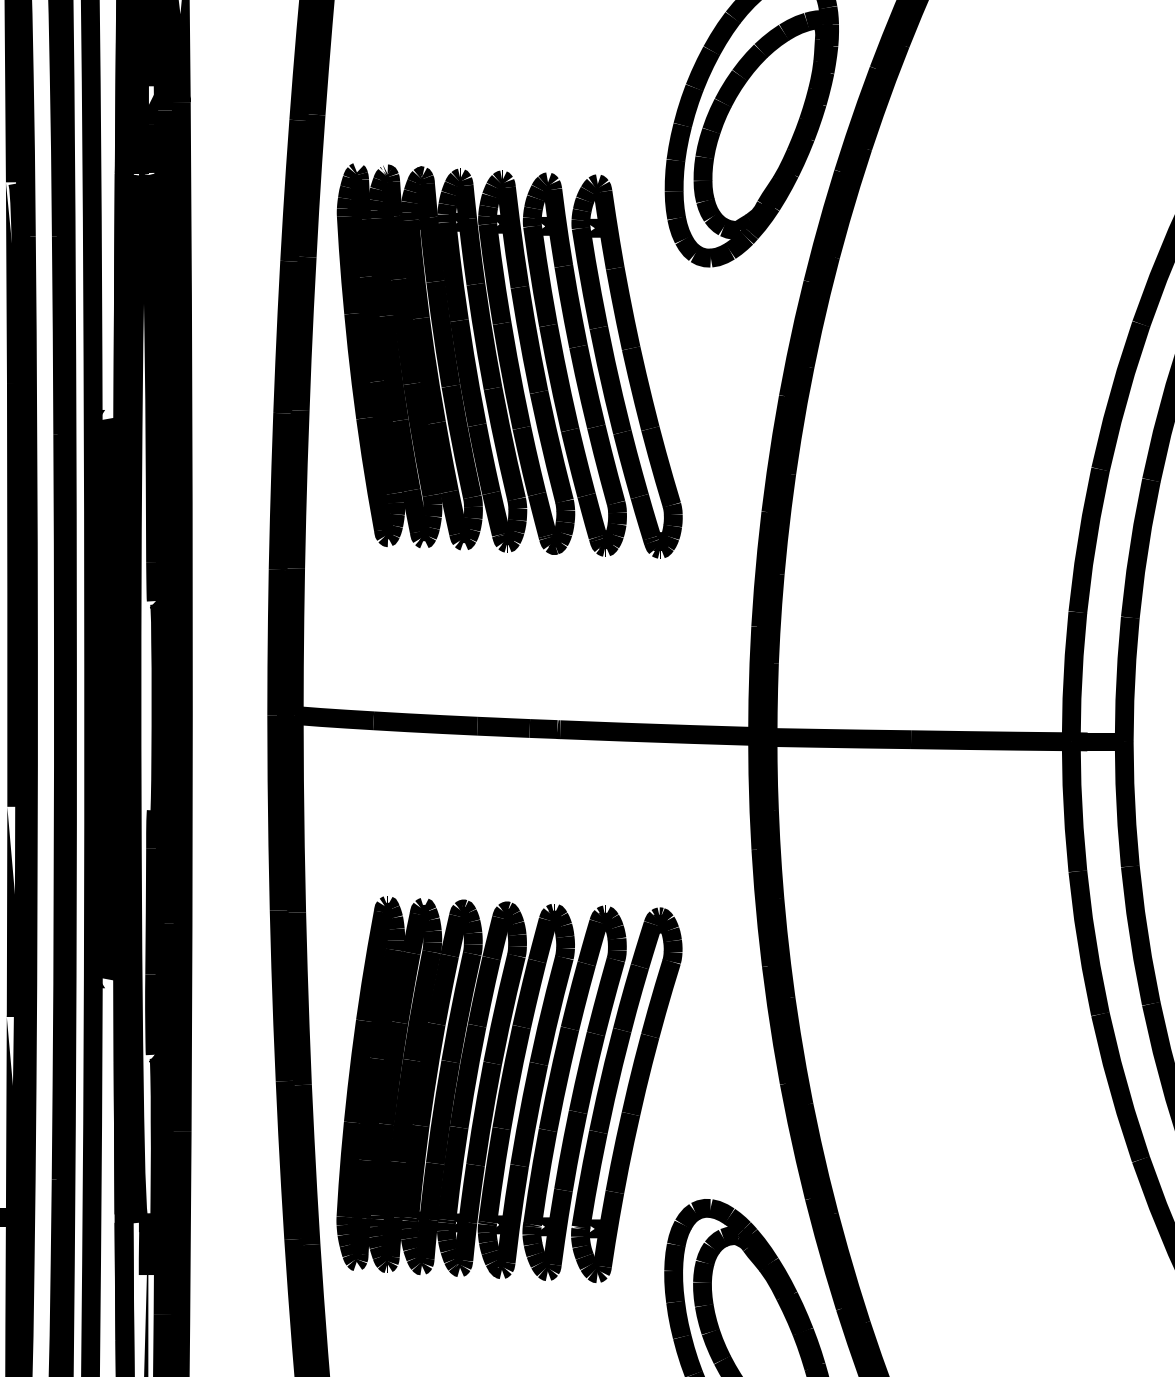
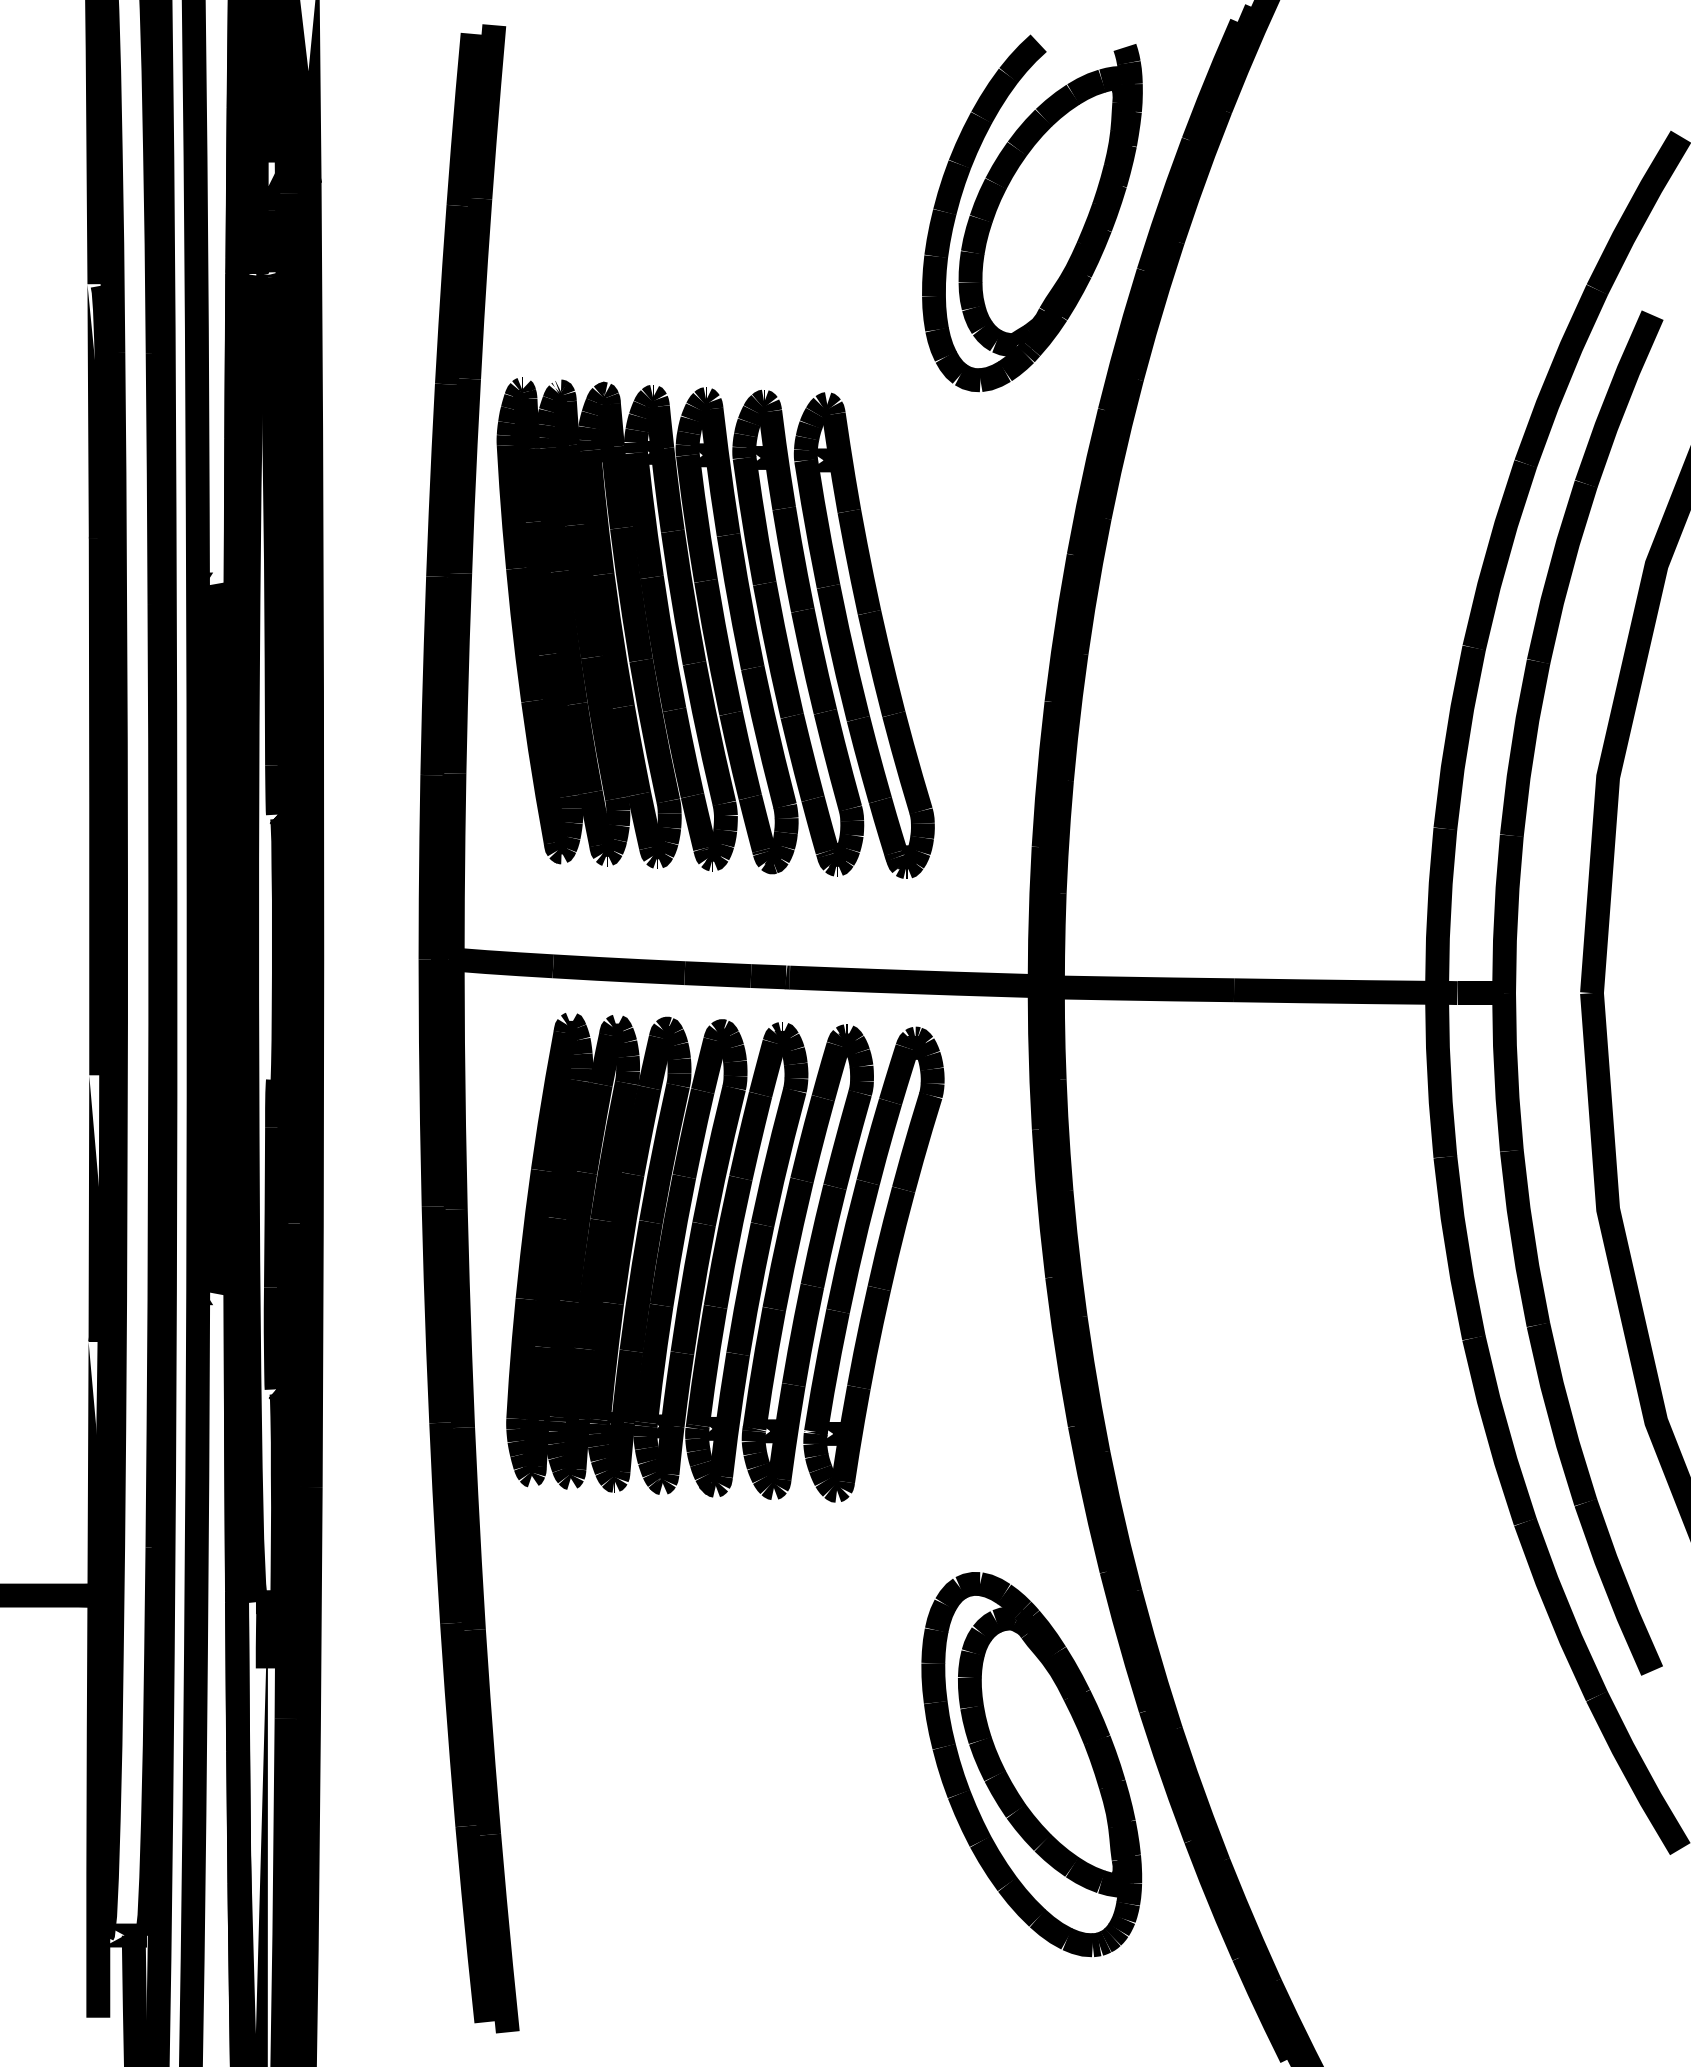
part: (509, 360) -> (715, 627), moved
part: (509, 1089) -> (725, 1257), moved

